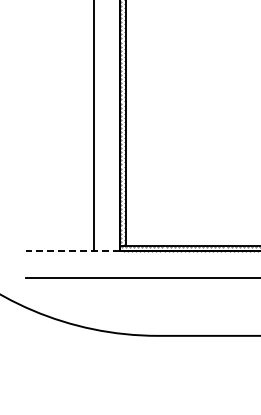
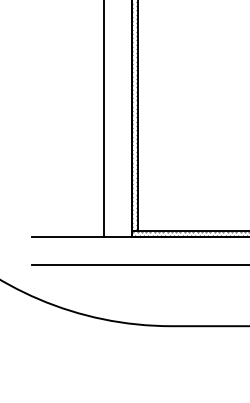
line: (72, 251) -> (81, 237), dashed -> solid

